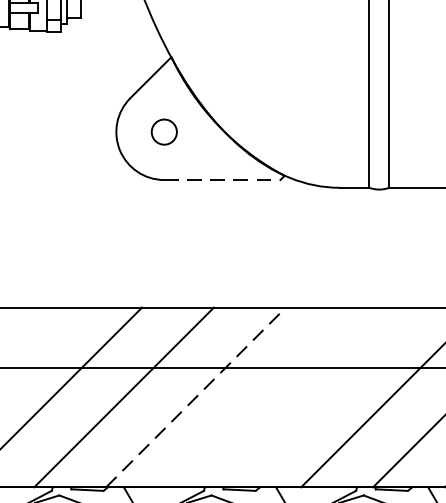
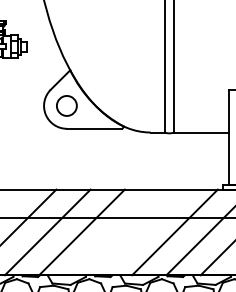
circle: (163, 131) -> (66, 105), size x1.67
line: (222, 179) -> (94, 128), dashed -> solid
line: (196, 397) -> (82, 232), dashed -> solid

